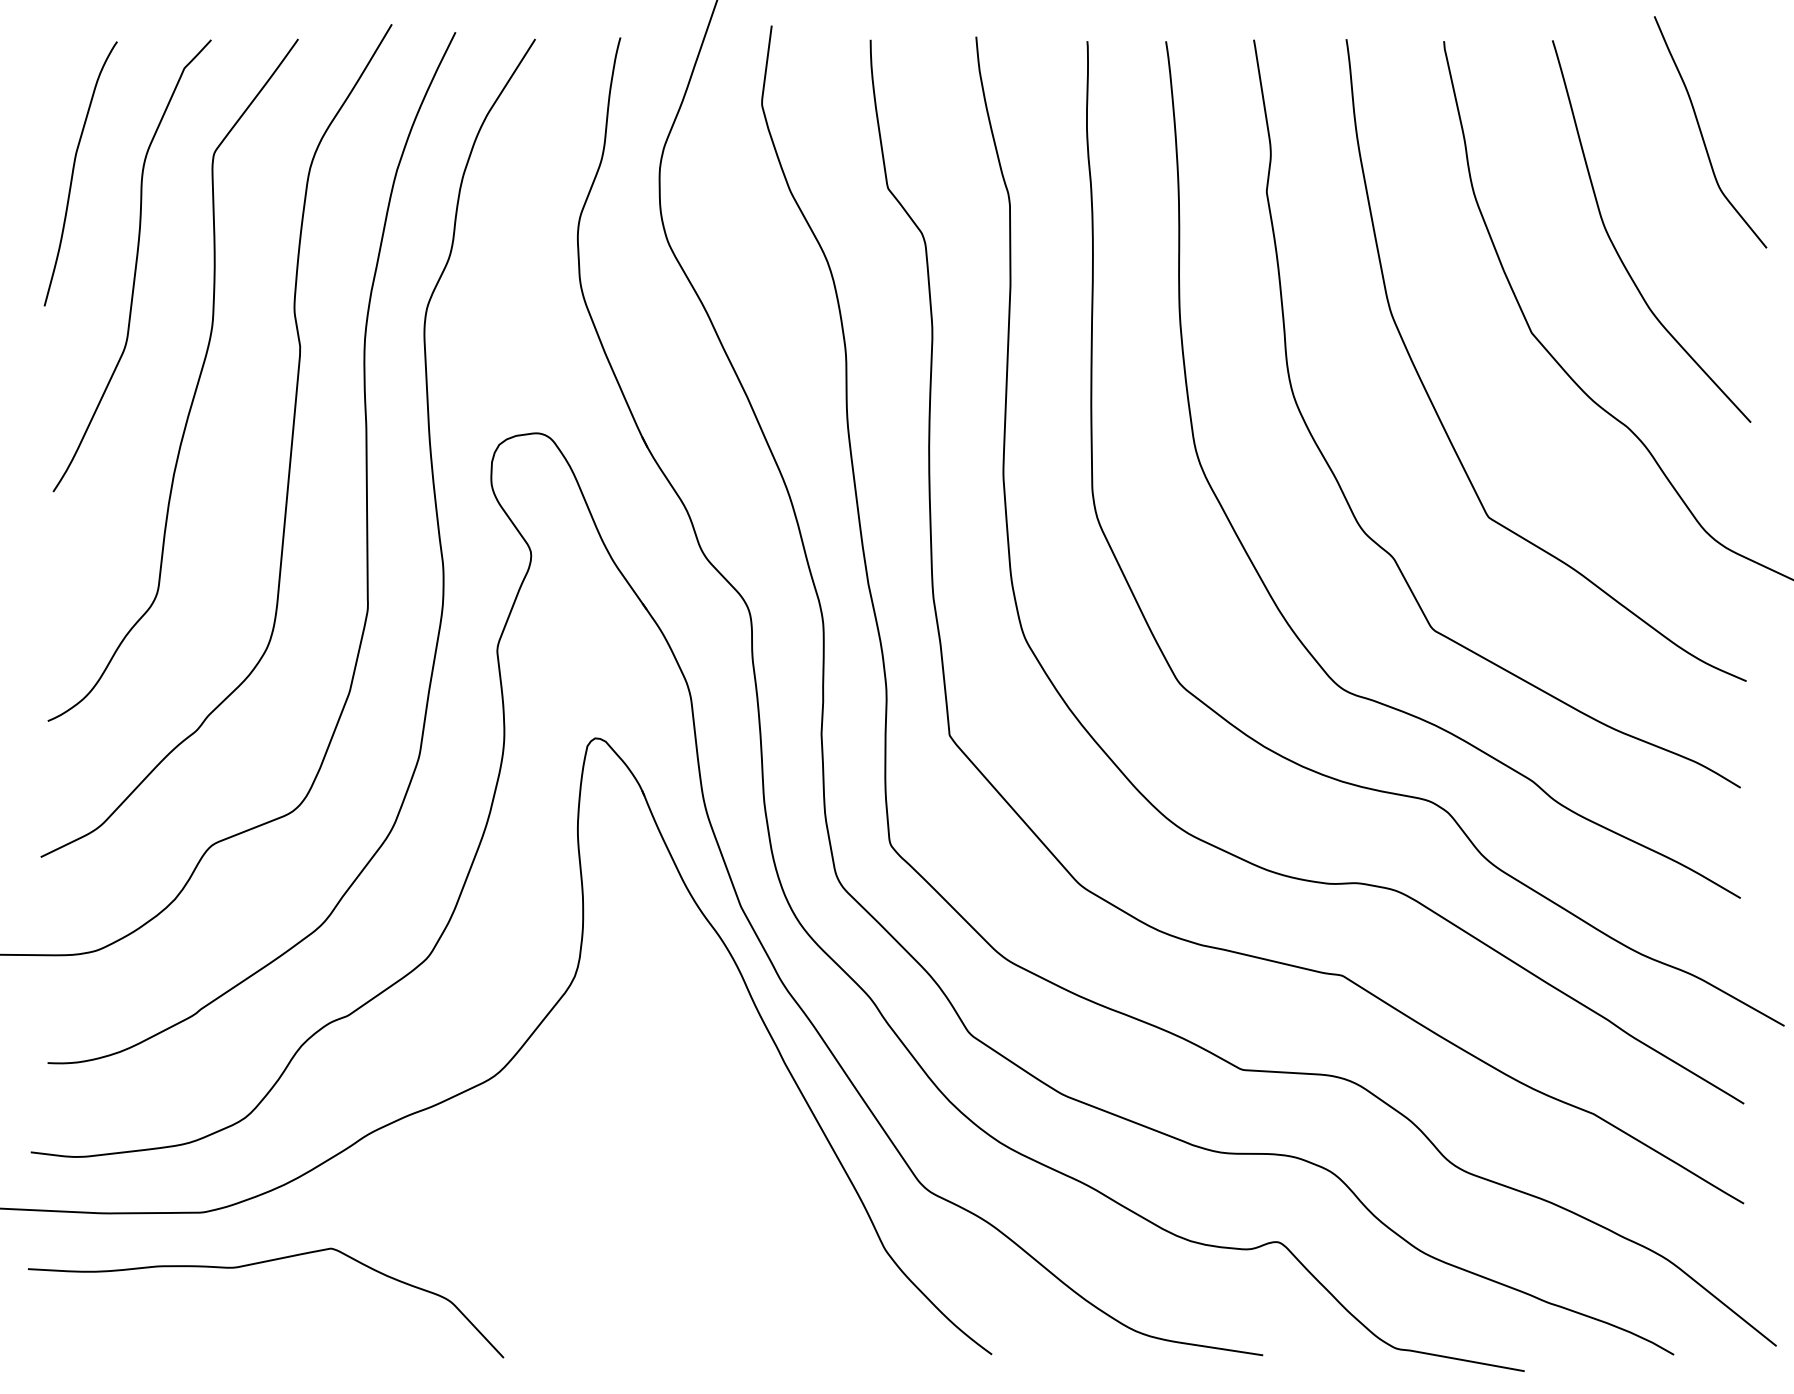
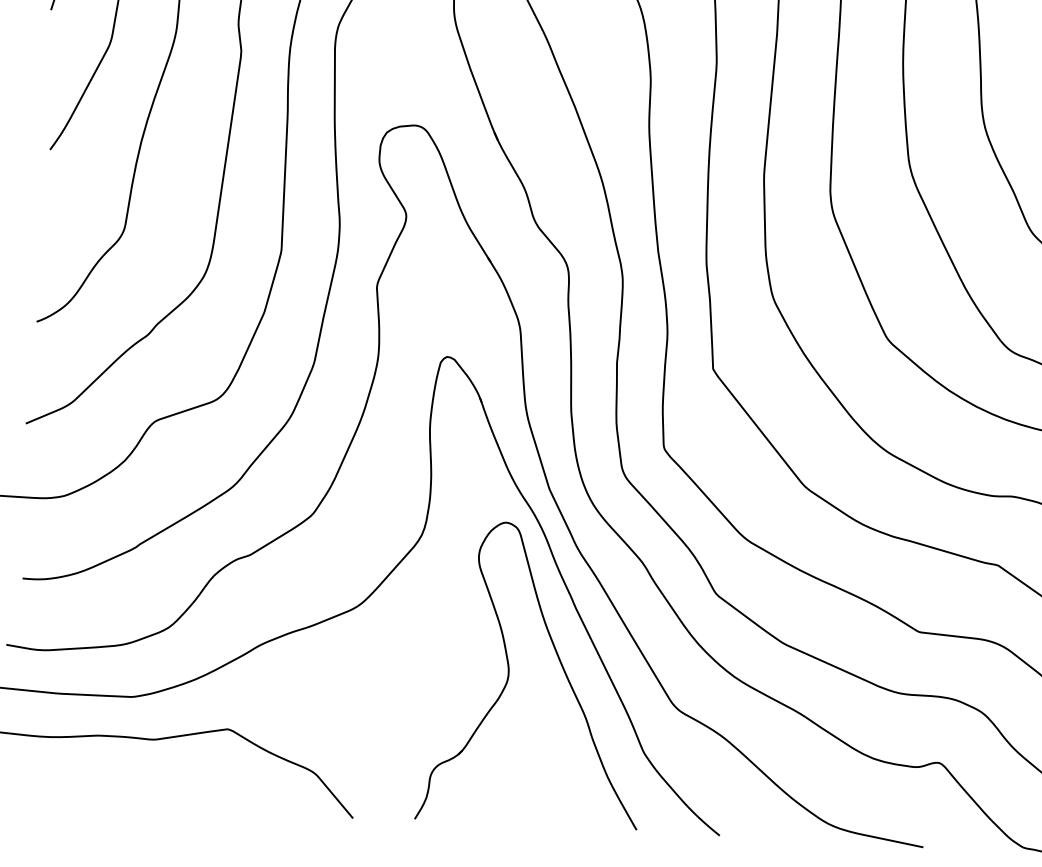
part: (700, 1153) -> (509, 672), added

